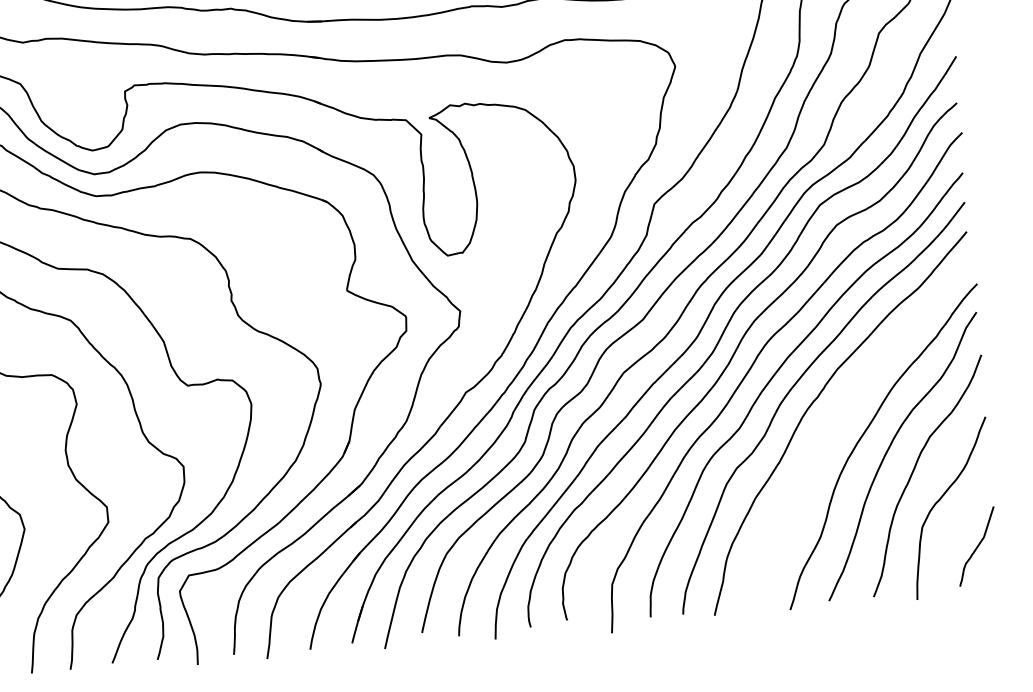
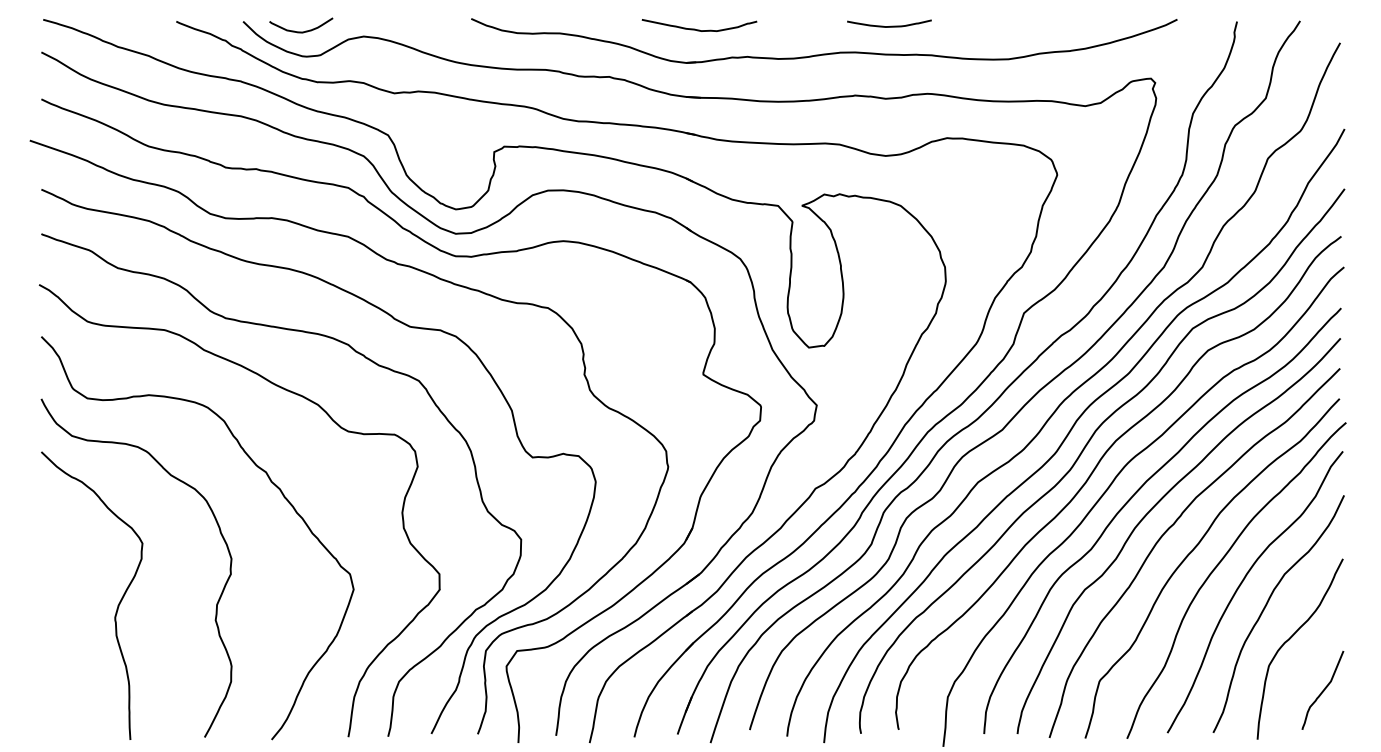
curve: (838, 423) -> (1192, 552), added

